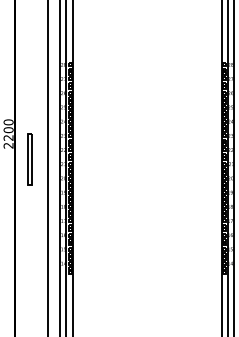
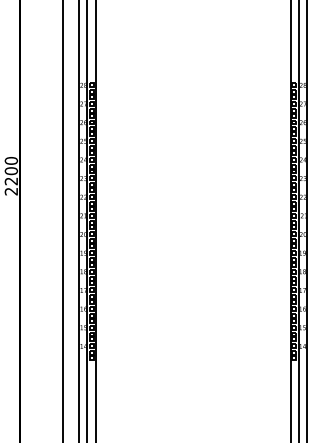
part: (29, 159) -> (38, 209), removed

